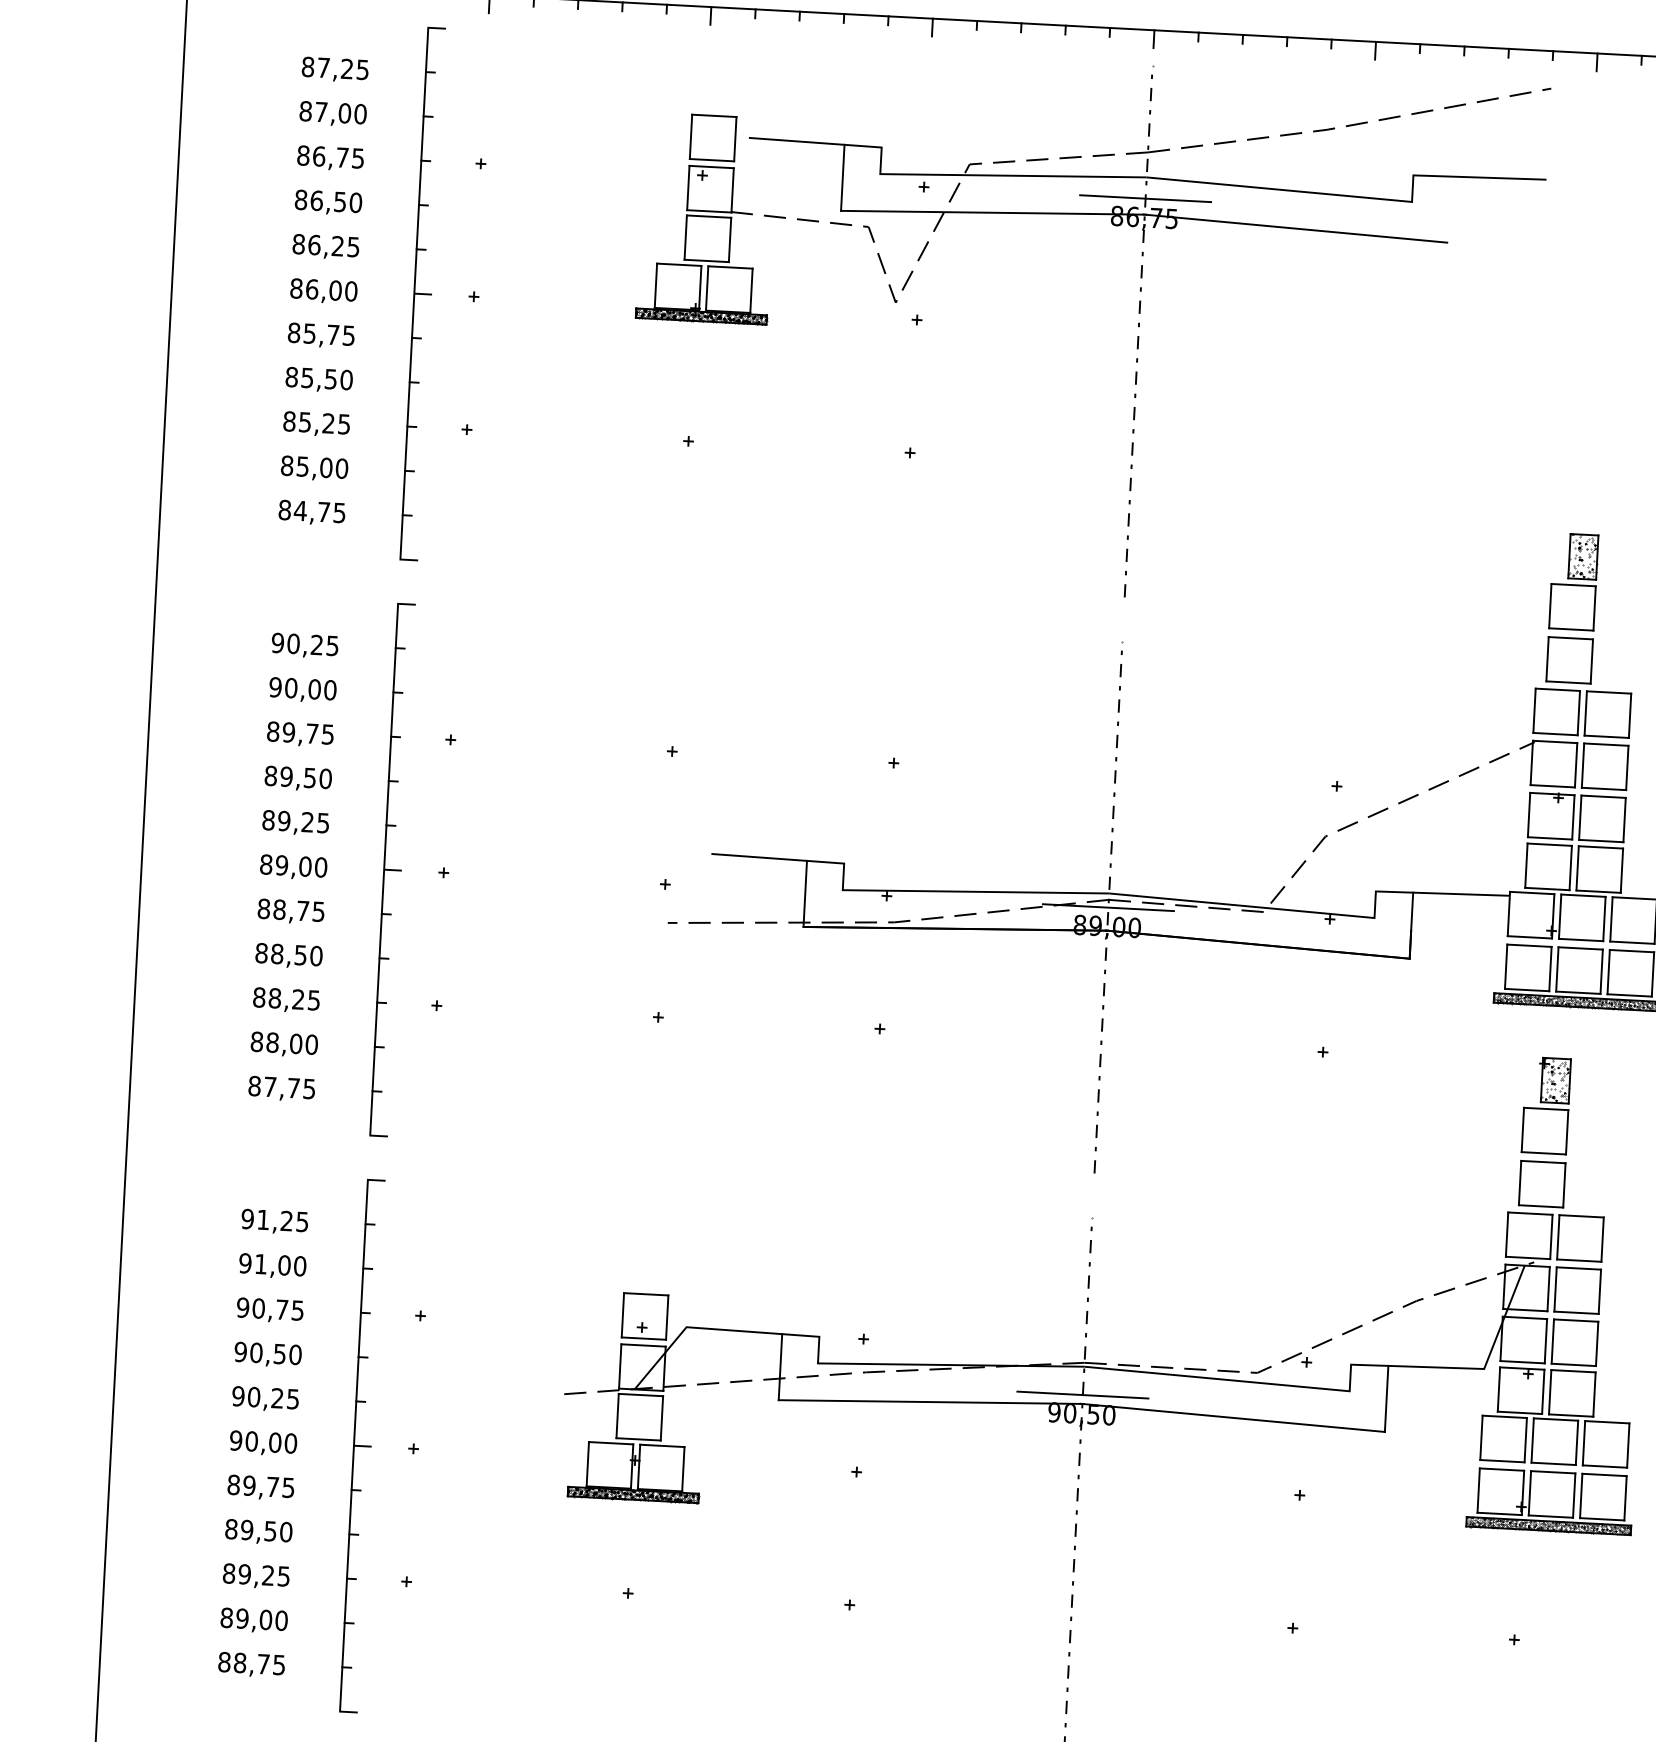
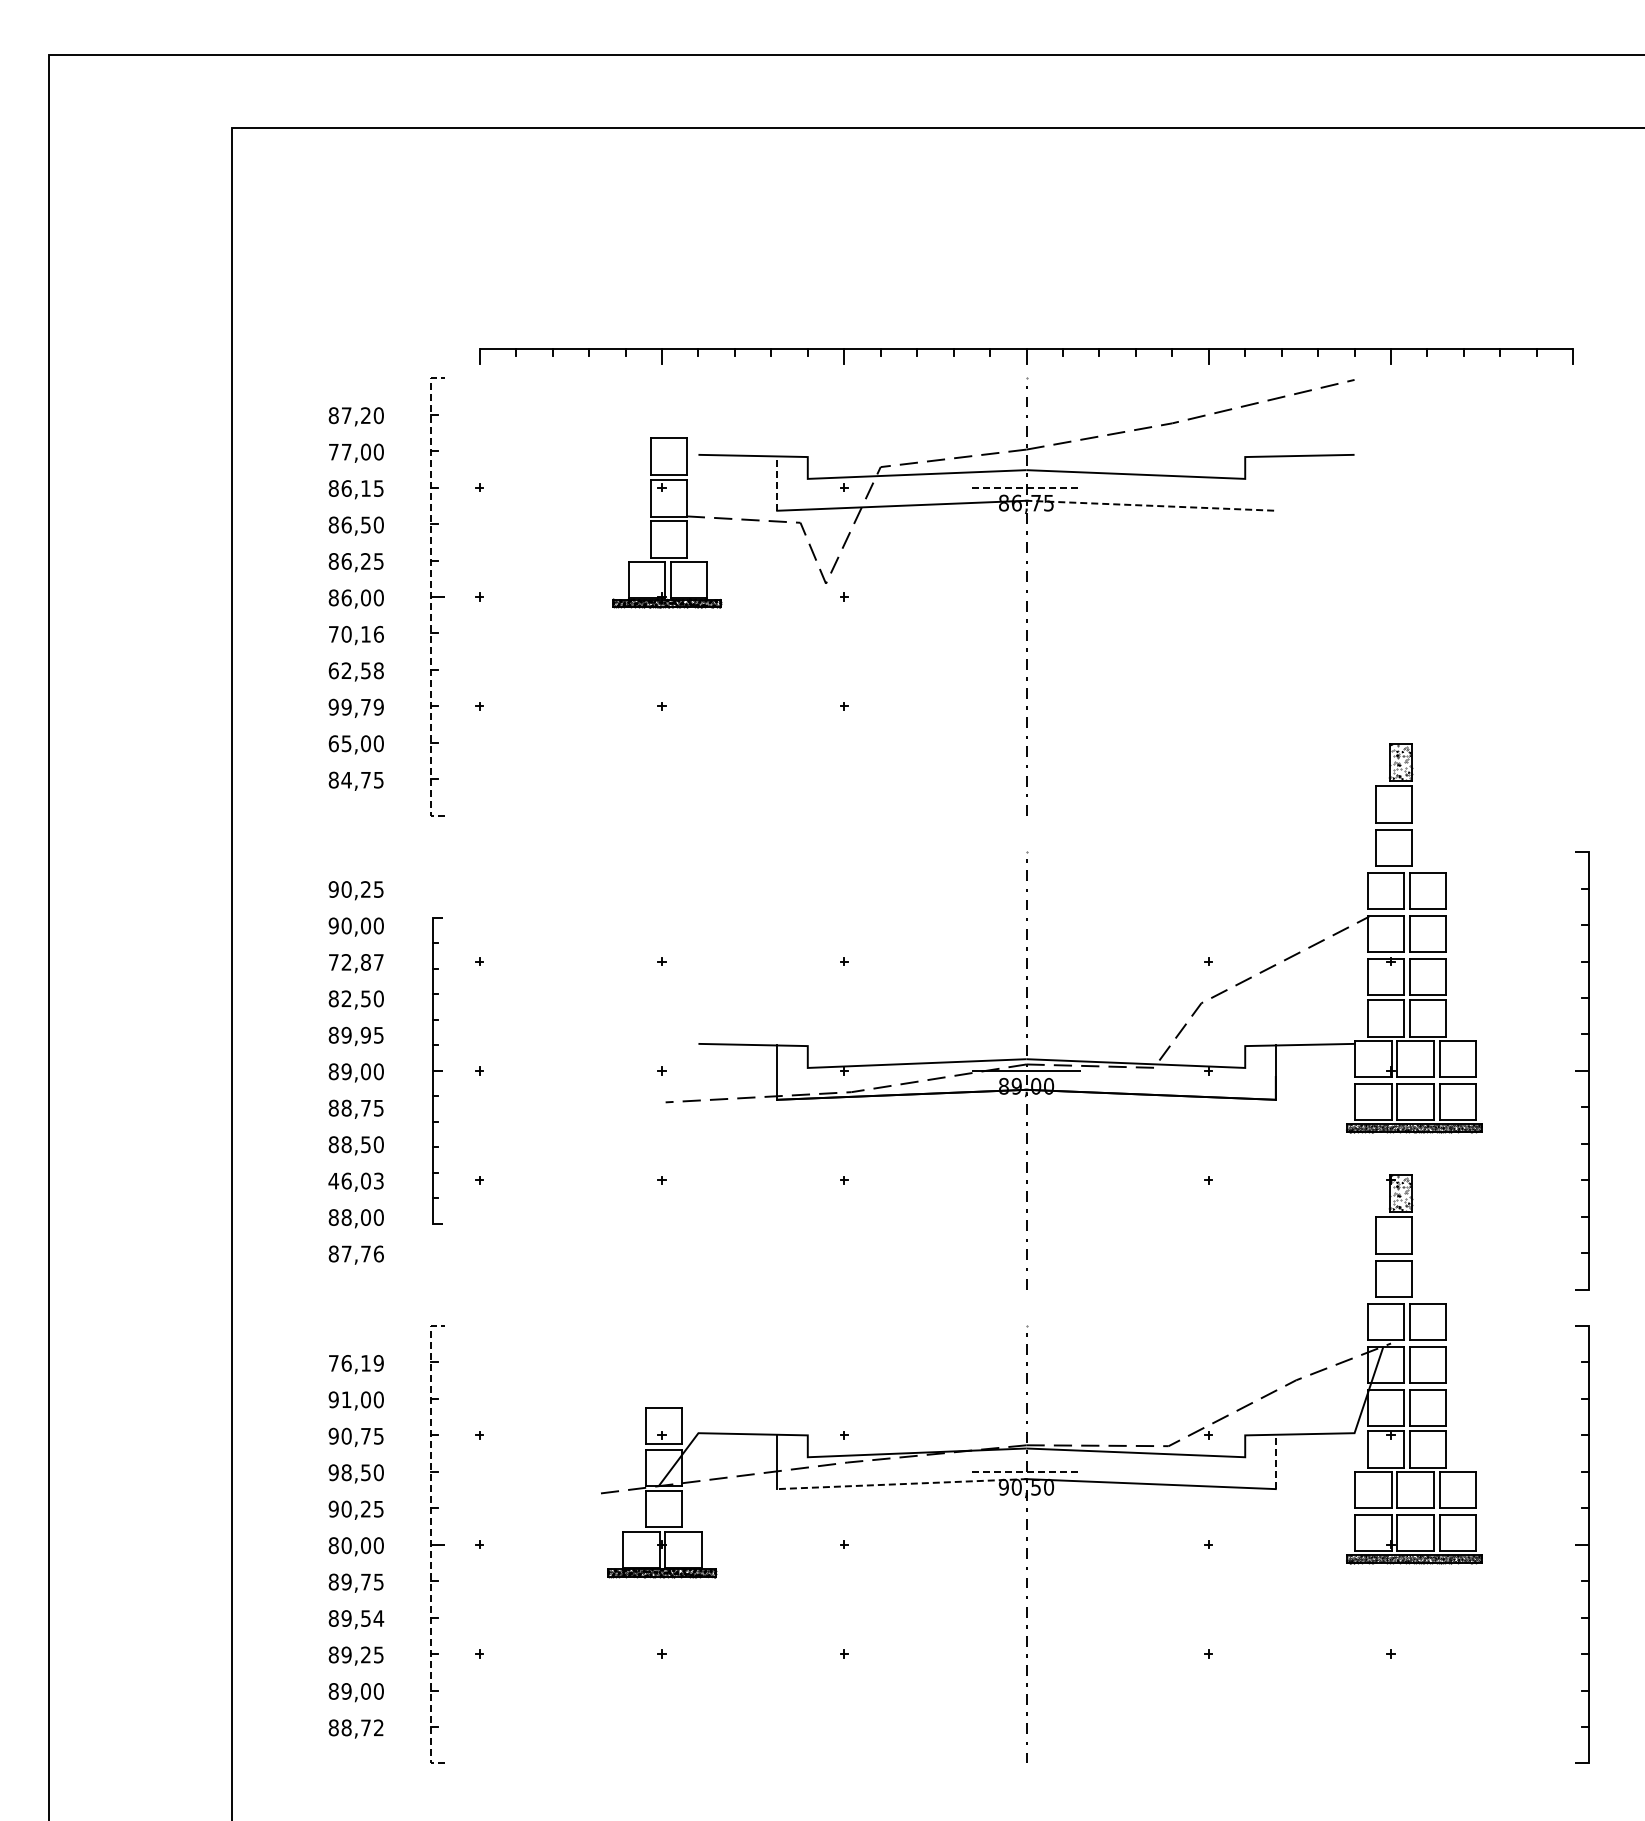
text: (362, 69) -> (378, 415), 87,25 -> 87,20
text: (305, 110) -> (333, 451), 87,00 -> 77,00
text: (342, 157) -> (365, 488), 86,75 -> 86,15
line: (843, 177) -> (777, 483), solid -> dashed
line: (1145, 198) -> (1026, 487), solid -> dashed
line: (1296, 228) -> (1151, 505), solid -> dashed
line: (414, 294) -> (430, 597), solid -> dashed
text: (320, 333) -> (355, 633), 85,75 -> 70,16
text: (318, 378) -> (355, 670), 85,50 -> 62,58
text: (315, 421) -> (355, 706), 85,25 -> 99,79
text: (286, 465) -> (333, 743), 85,00 -> 65,00
text: (299, 733) -> (355, 962), 89,75 -> 72,87
text: (286, 776) -> (346, 998), 89,50 -> 82,50
text: (307, 822) -> (365, 1035), 89,25 -> 89,95
part: (392, 869) -> (437, 1070), size x0.7
text: (285, 998) -> (355, 1180), 88,25 -> 46,03
text: (309, 1088) -> (378, 1253), 87,75 -> 87,76
text: (274, 1220) -> (355, 1363), 91,25 -> 76,19
text: (256, 1352) -> (346, 1472), 90,50 -> 98,50
line: (1082, 1394) -> (1026, 1471), solid -> dashed
line: (1386, 1398) -> (1275, 1461), solid -> dashed
line: (930, 1402) -> (901, 1484), solid -> dashed
text: (235, 1440) -> (333, 1545), 90,00 -> 80,00
line: (353, 1445) -> (430, 1544), solid -> dashed
text: (285, 1532) -> (378, 1618), 89,50 -> 89,54
text: (278, 1664) -> (378, 1727), 88,75 -> 88,72

